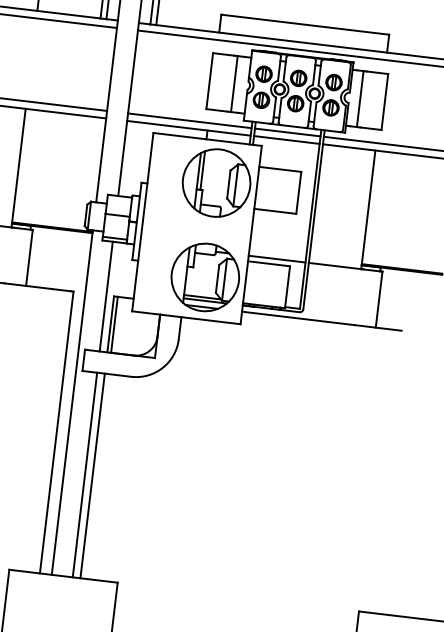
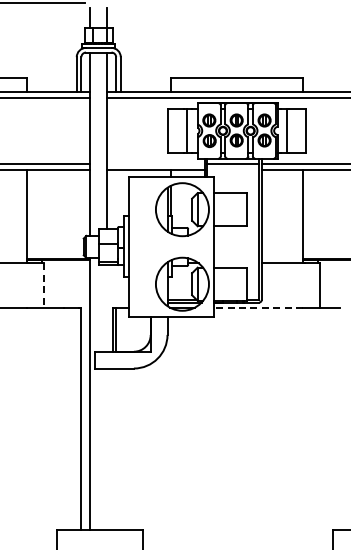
line: (189, 120) -> (155, 163), removed
line: (287, 139) -> (233, 169), removed
line: (29, 258) -> (43, 285), solid -> dashed
line: (276, 259) -> (236, 263), removed
line: (106, 296) -> (107, 308), removed
line: (298, 318) -> (258, 307), solid -> dashed
line: (85, 475) -> (107, 449), removed
line: (93, 476) -> (113, 449), removed

